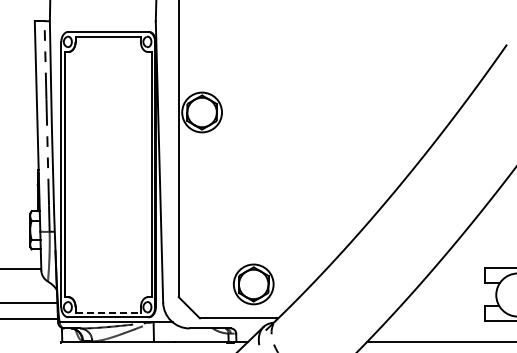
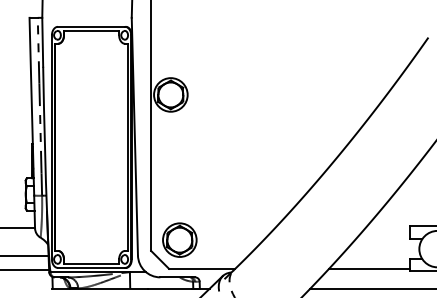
part: (253, 284) -> (179, 240), moved
line: (108, 312) -> (91, 263), dashed -> solid
line: (436, 318) -> (368, 268), added

